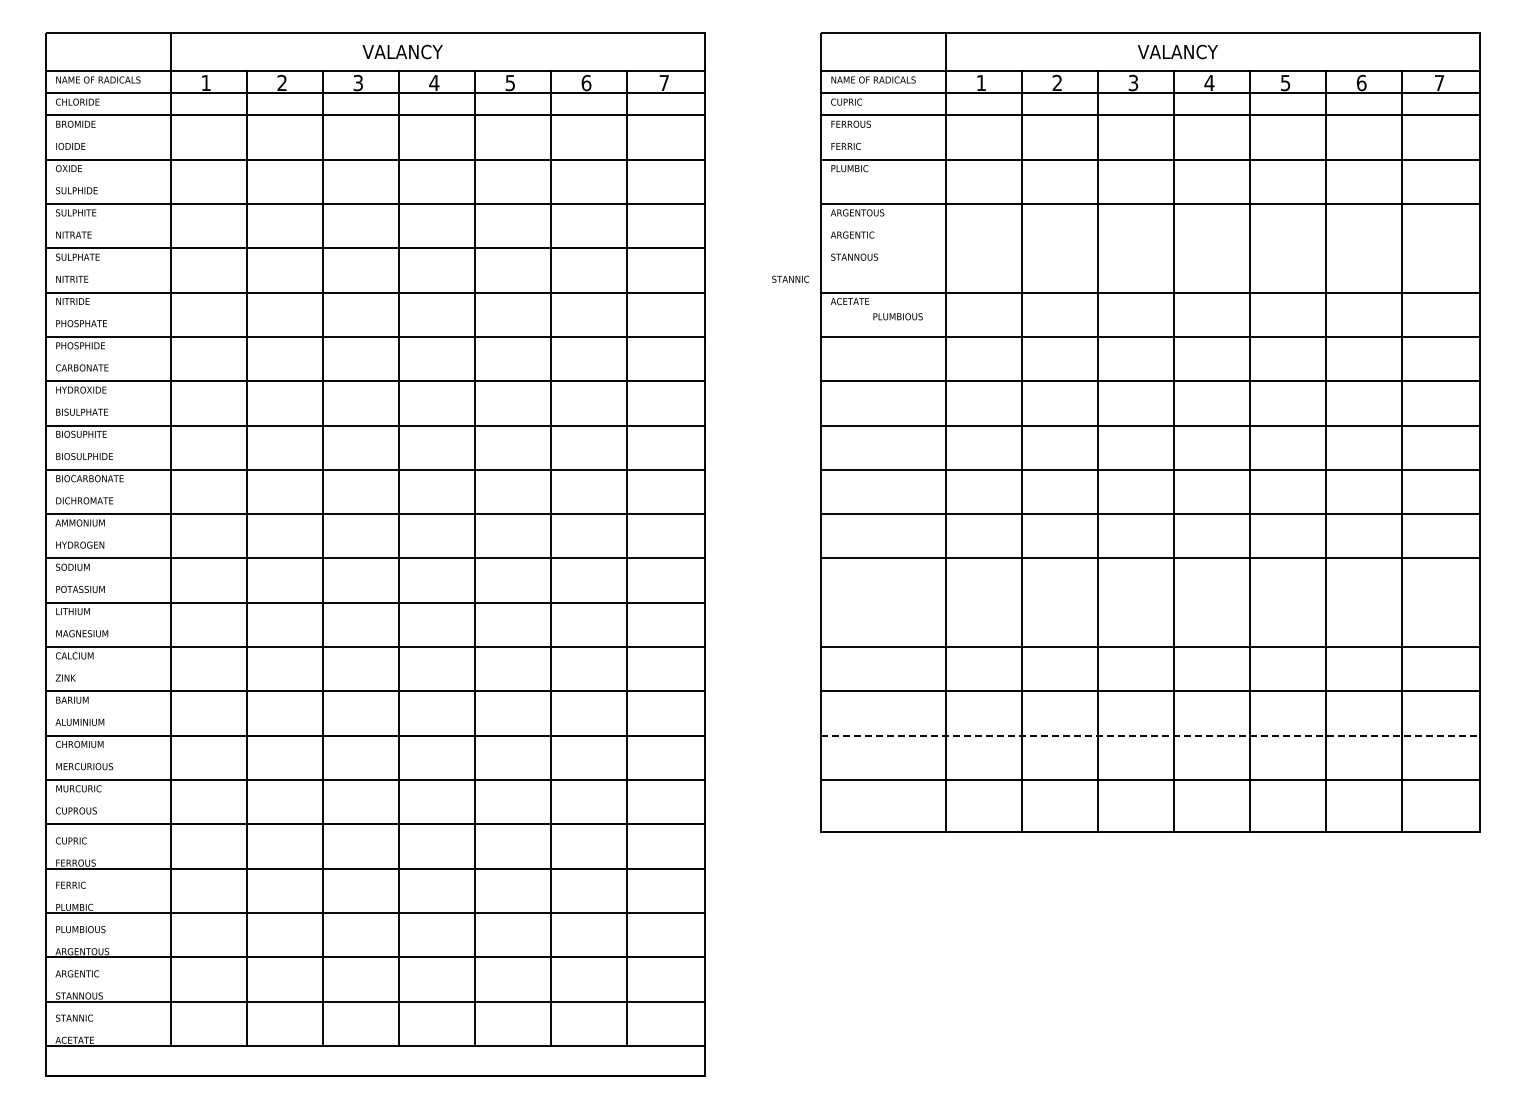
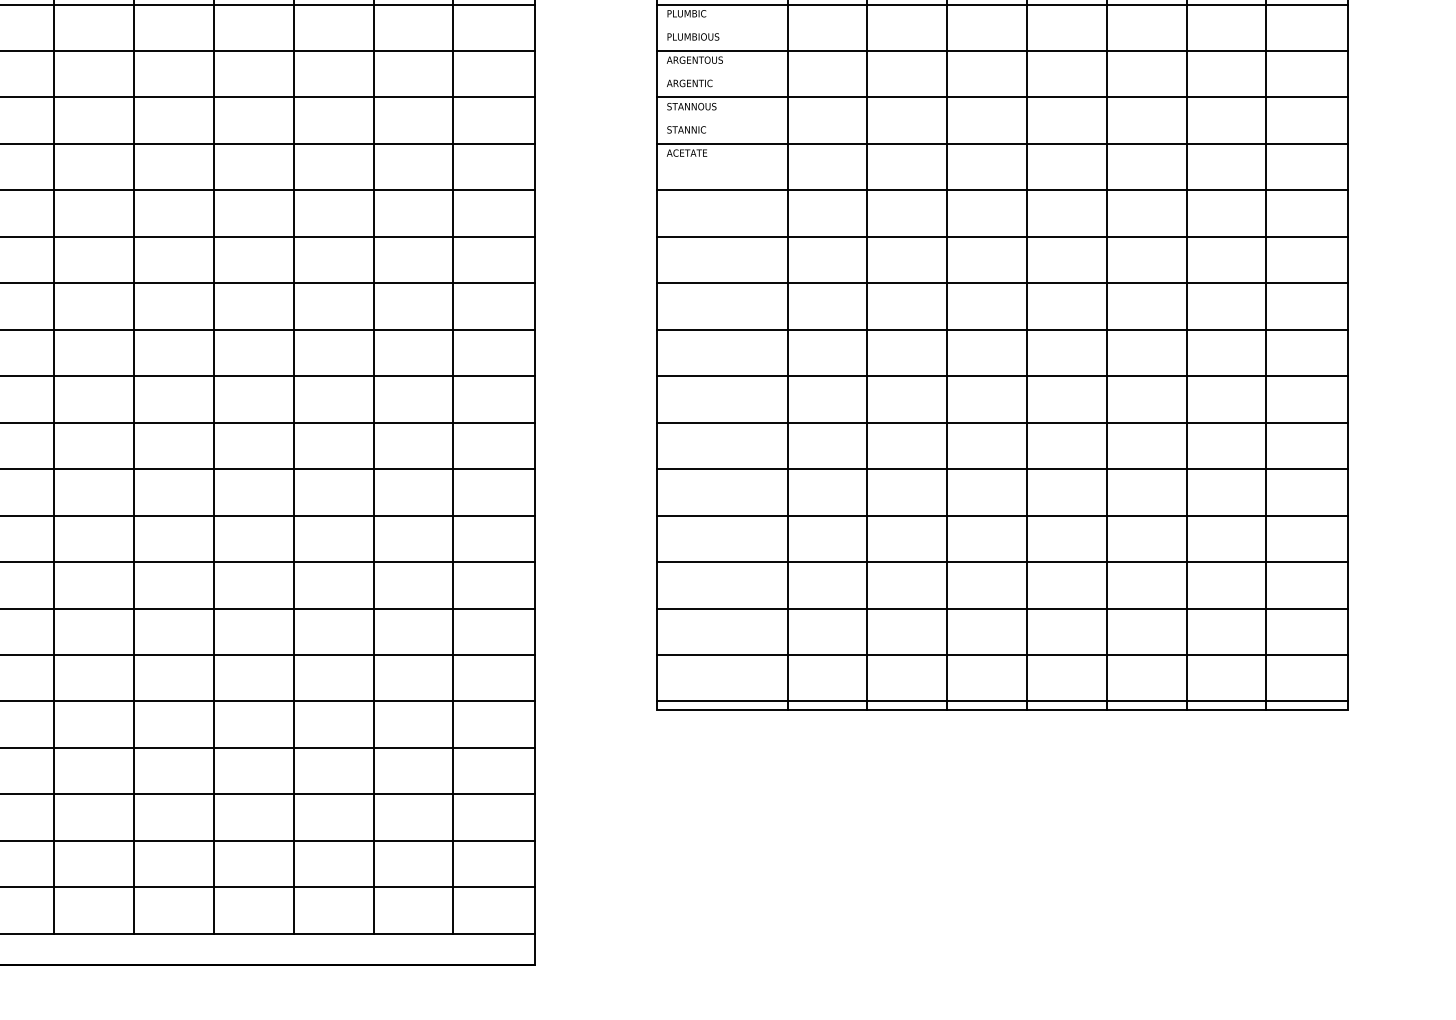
line: (1150, 248) -> (1002, 97), added
text: (790, 278) -> (686, 129), moved
text: (897, 316) -> (692, 36), moved
line: (1150, 602) -> (1002, 468), added
line: (1150, 735) -> (1002, 608), dashed -> solid
line: (1150, 824) -> (1002, 701), added

